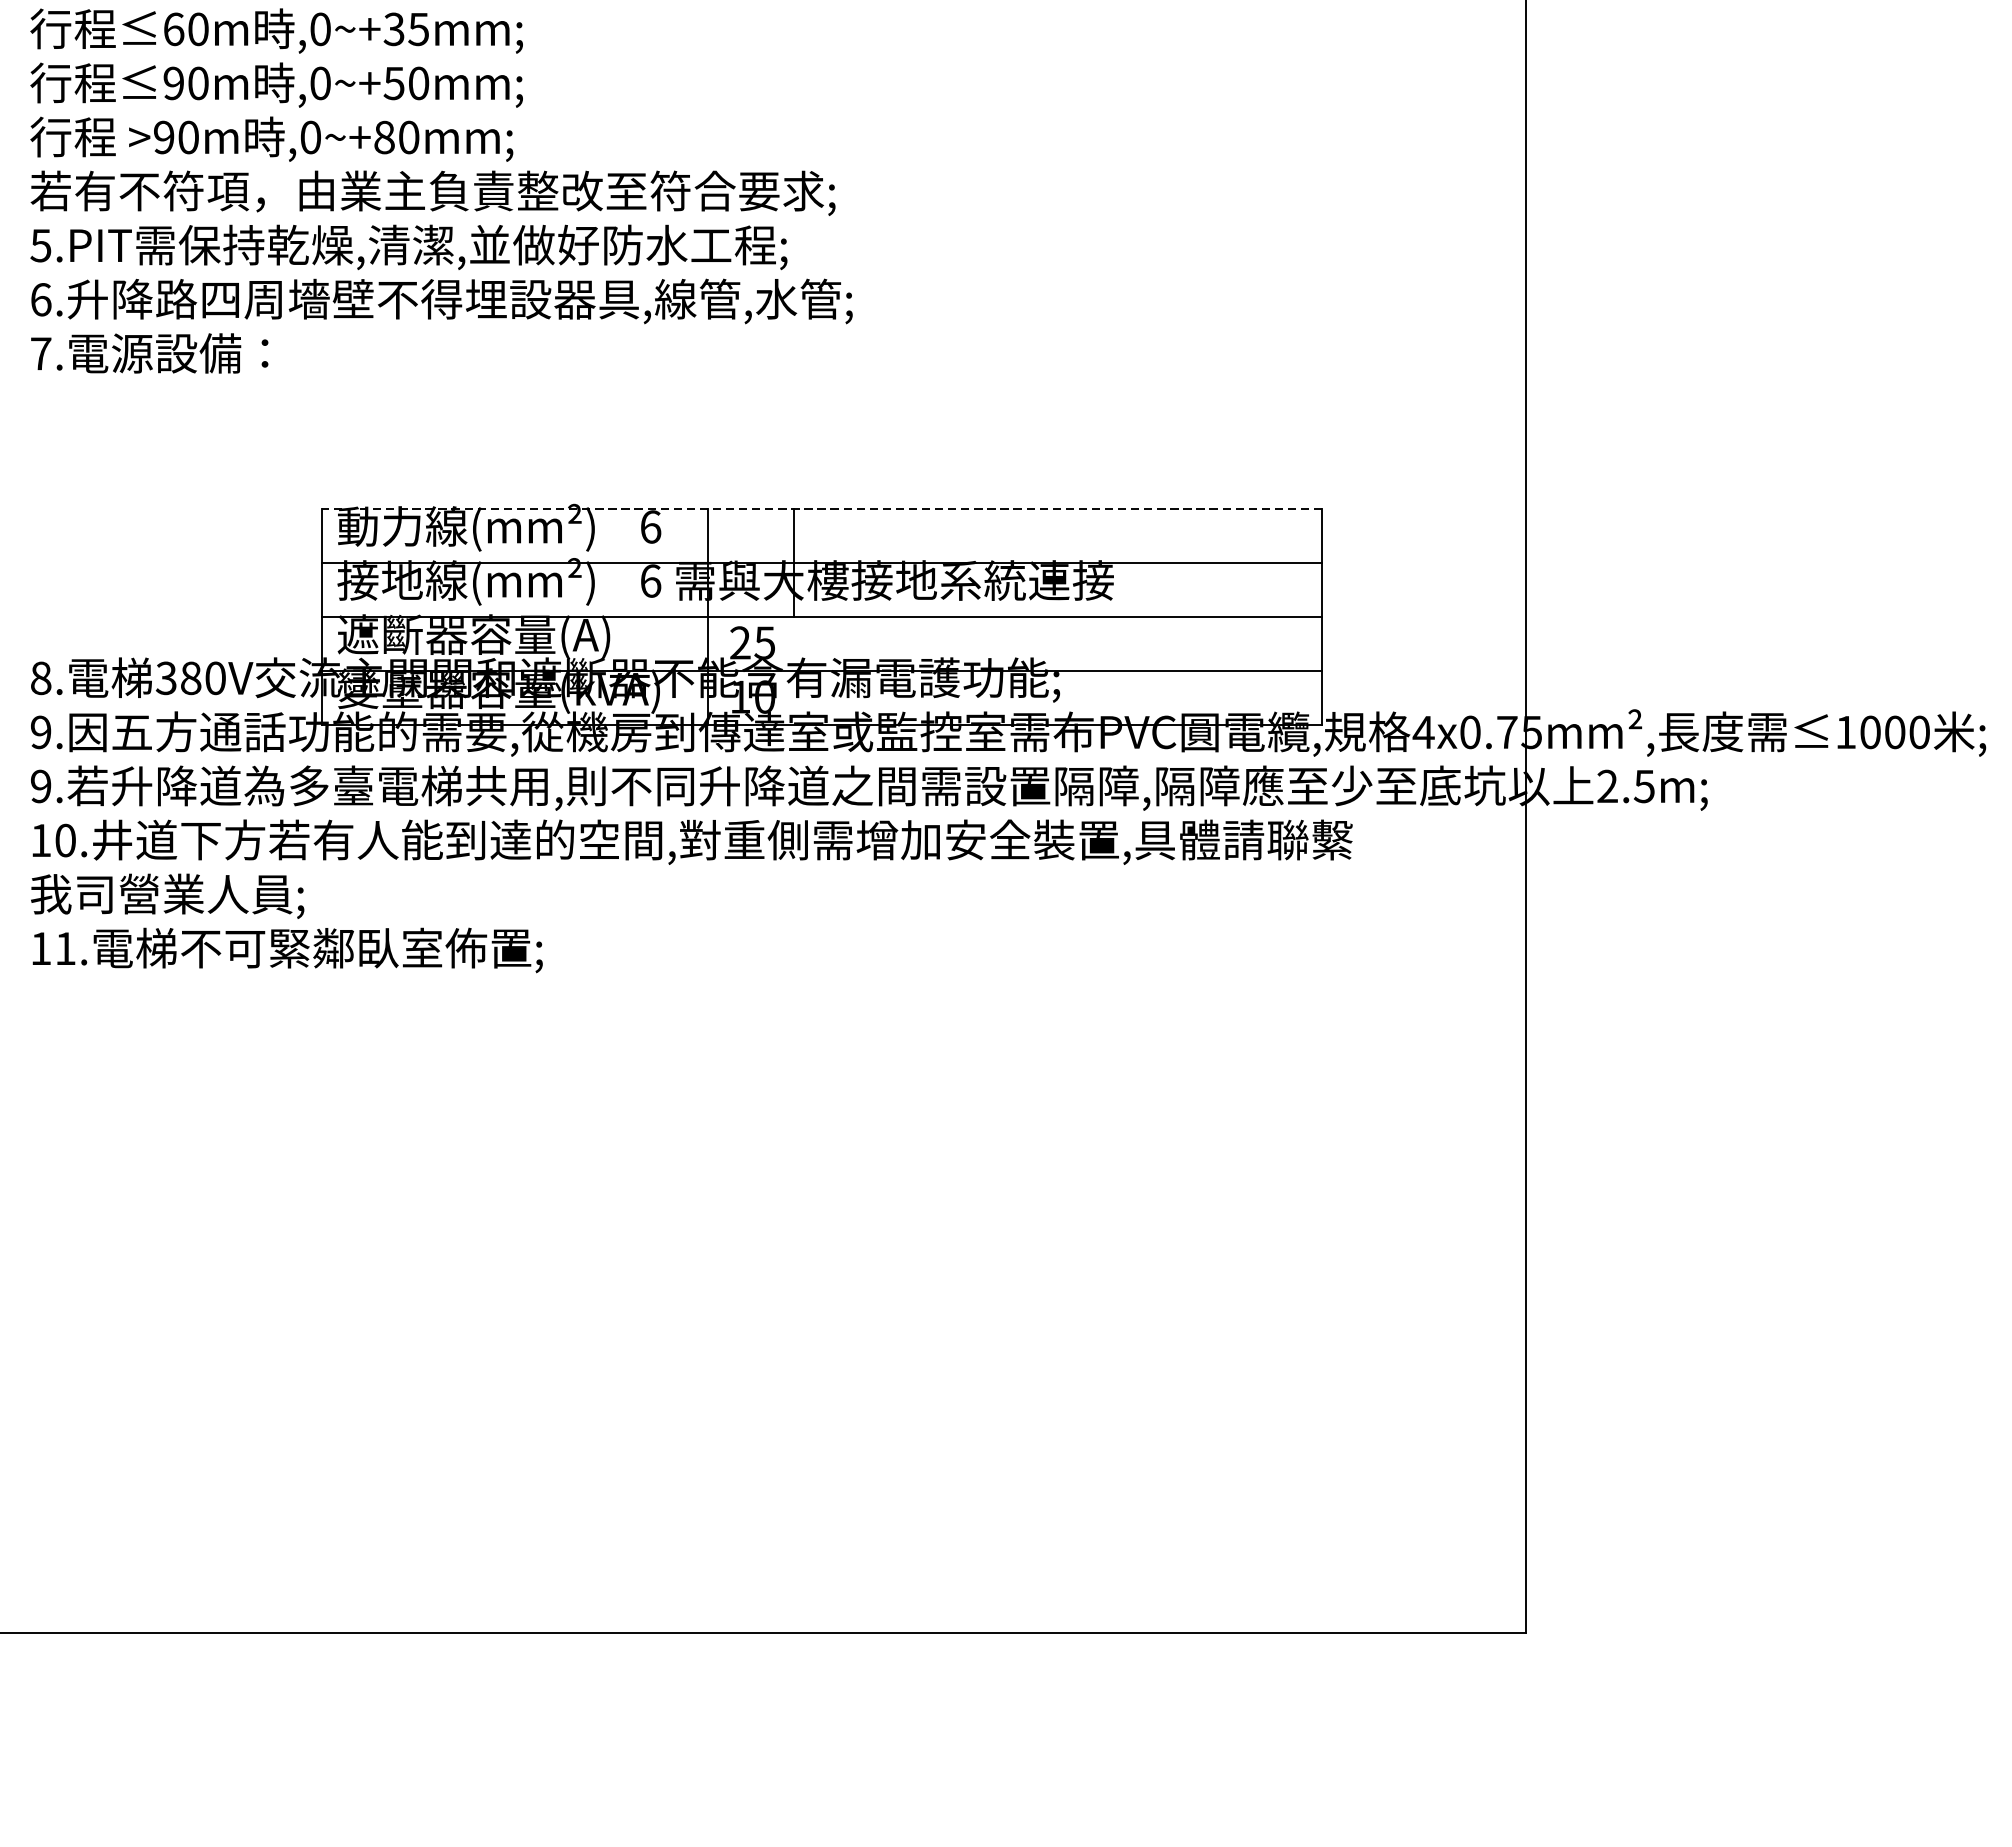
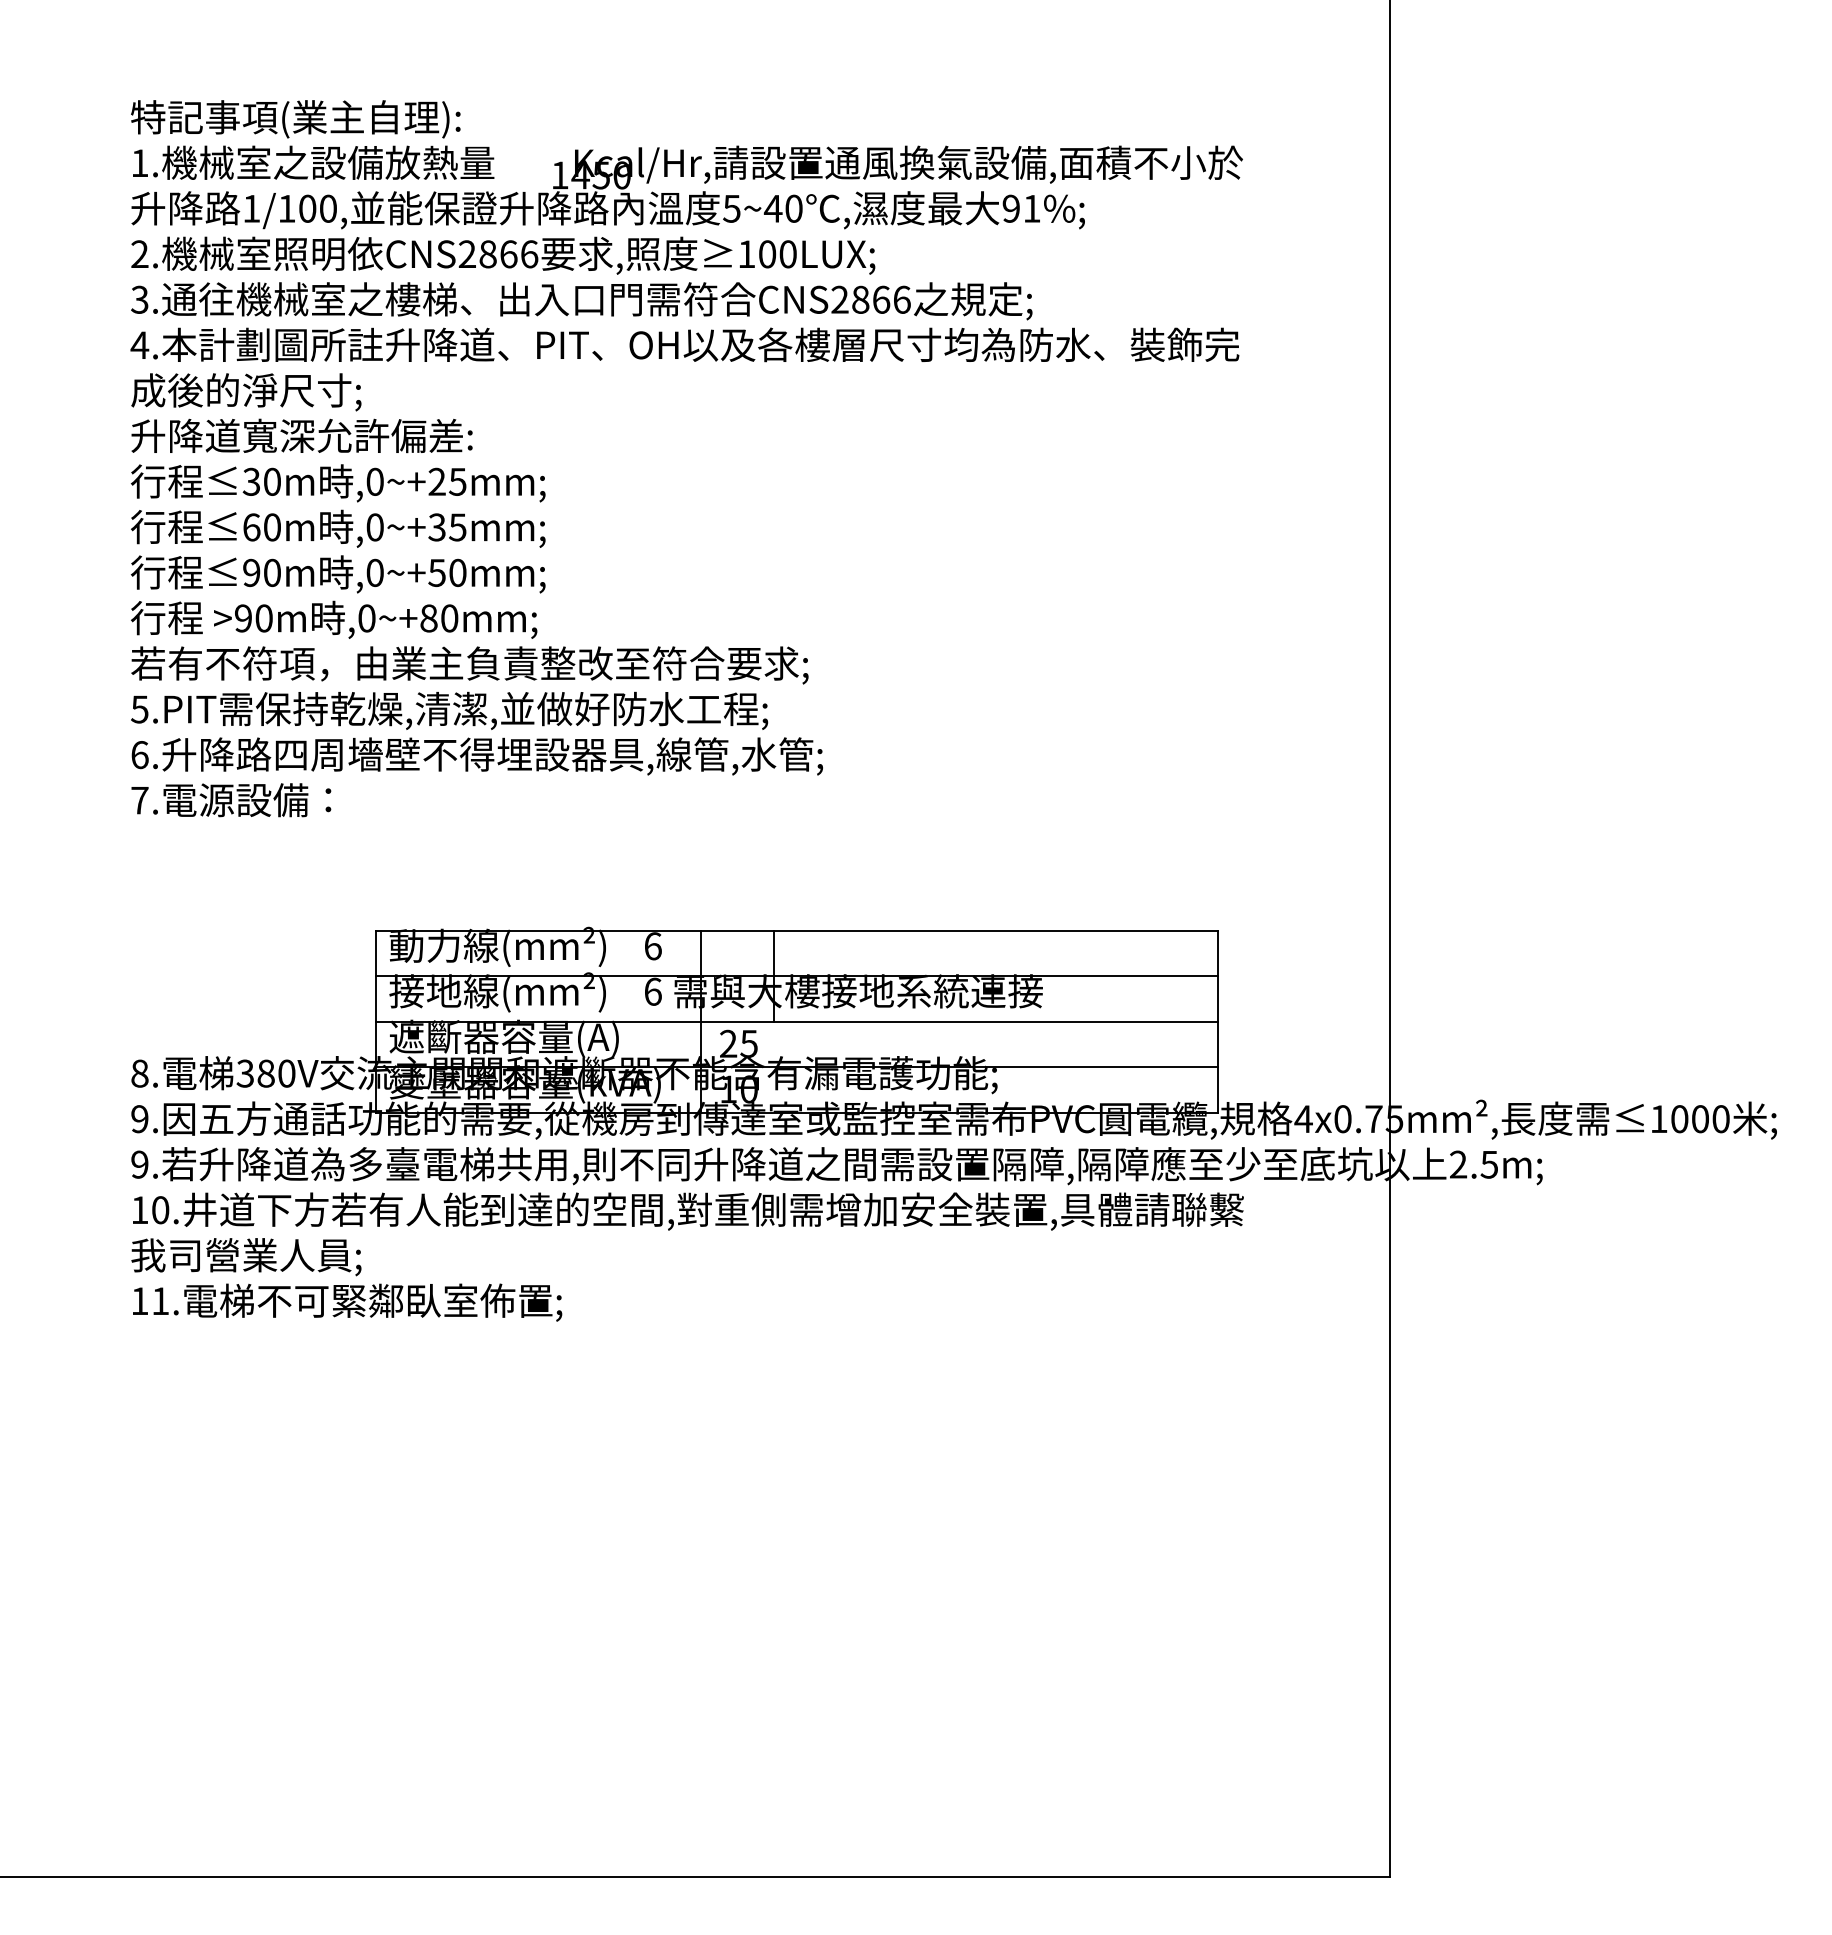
line: (821, 508) -> (796, 930), dashed -> solid

